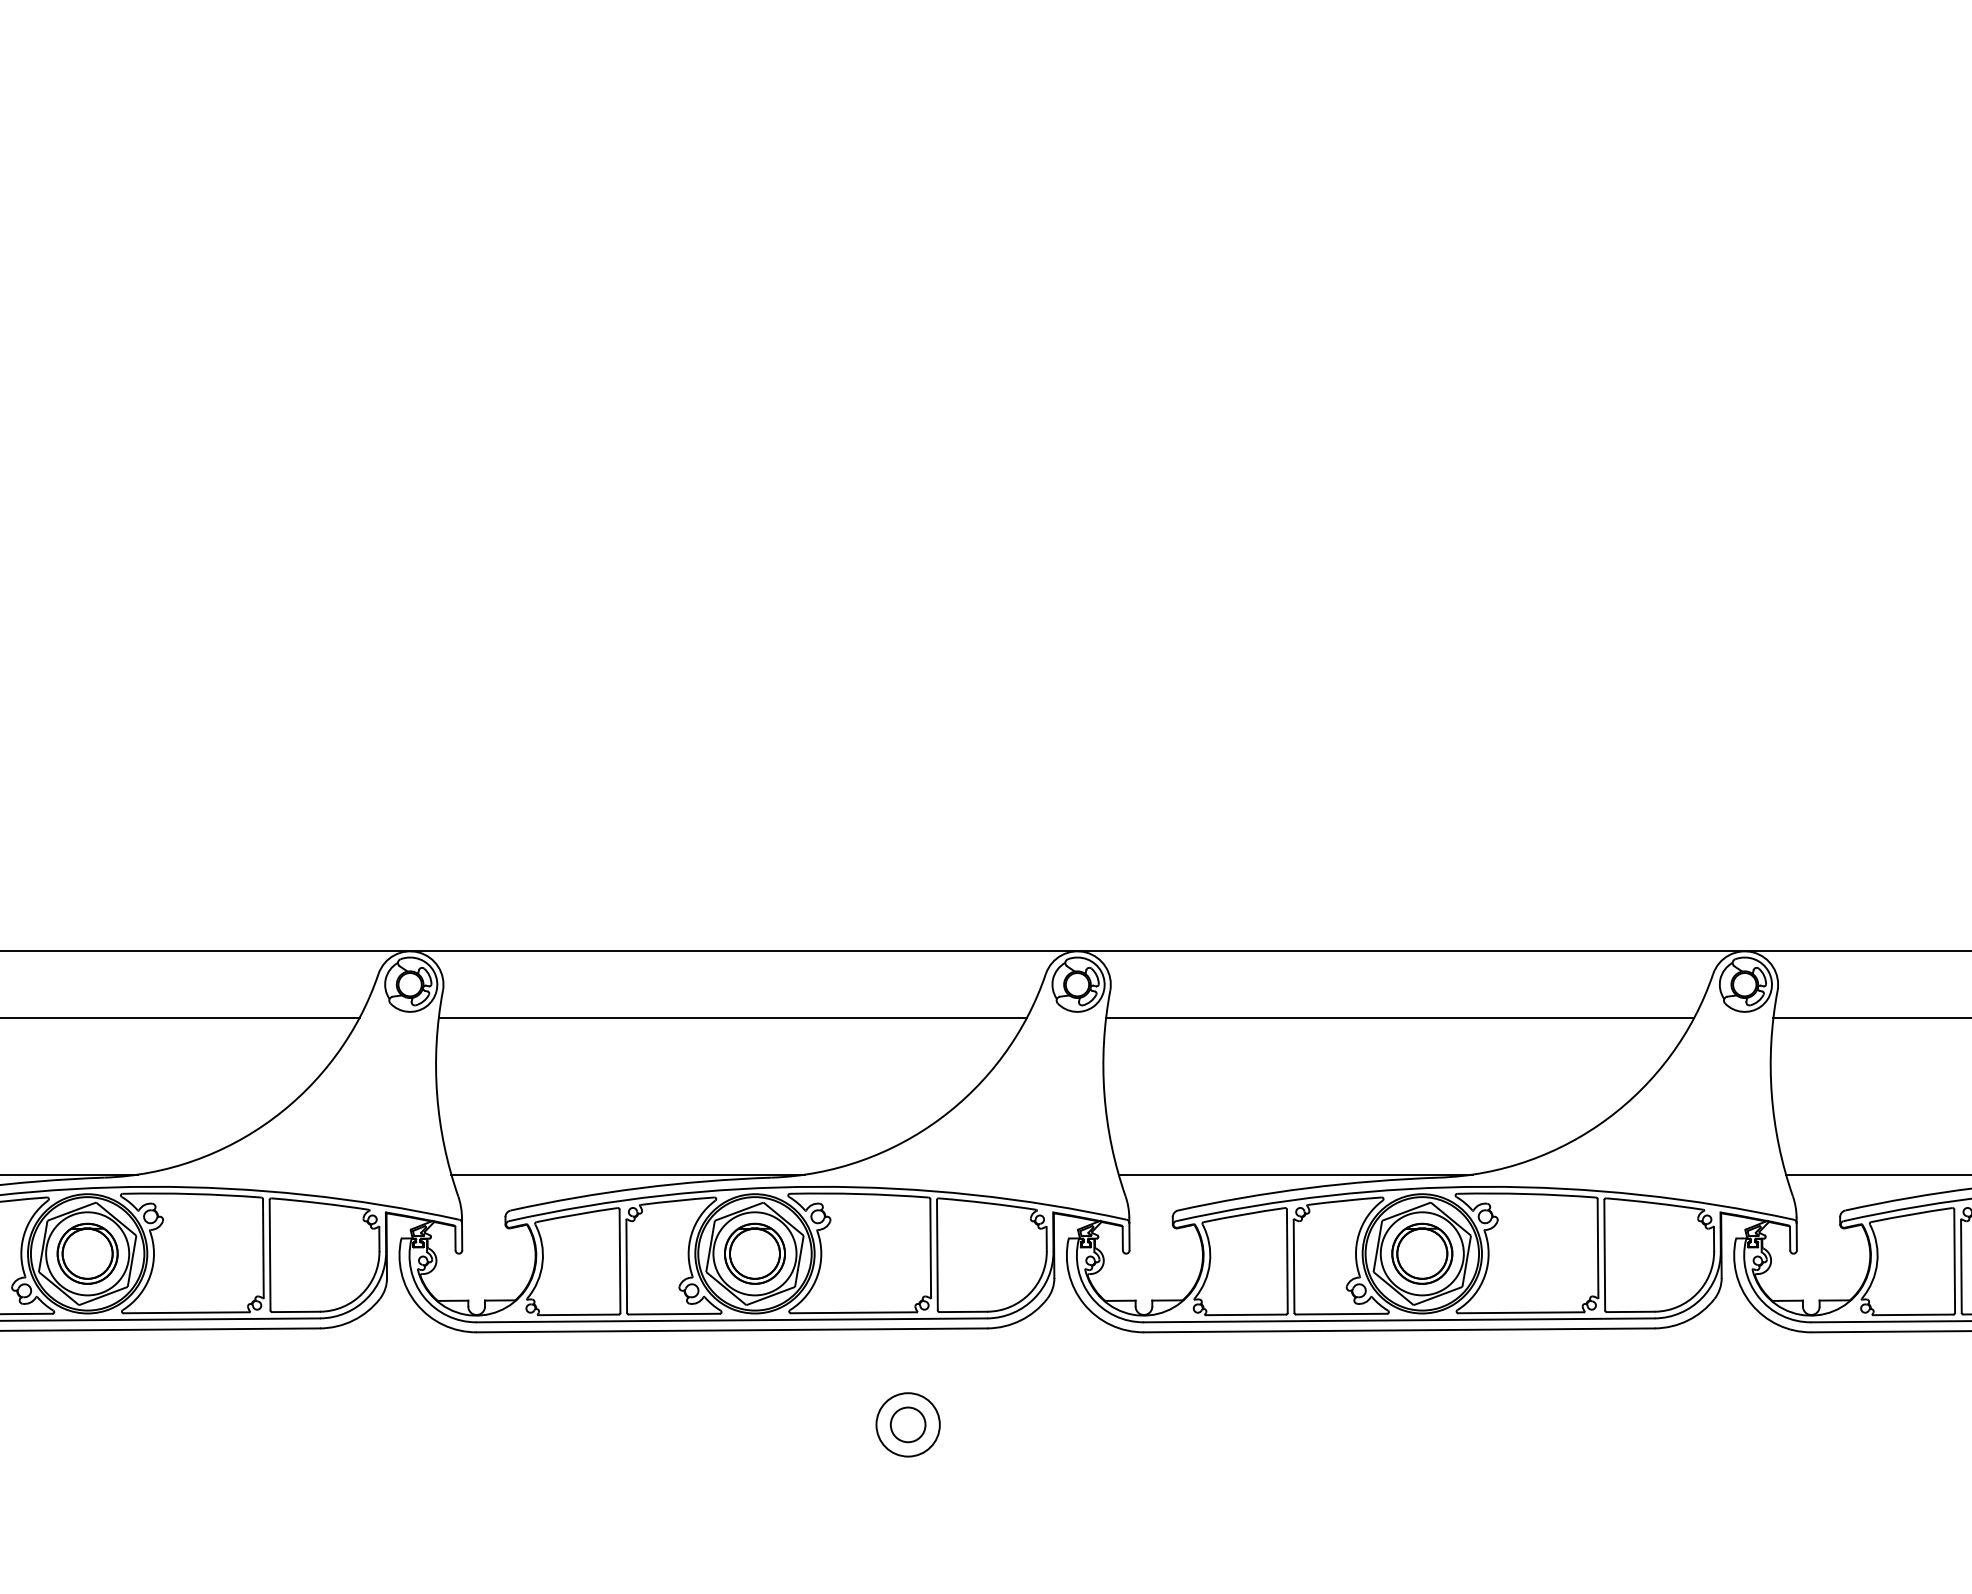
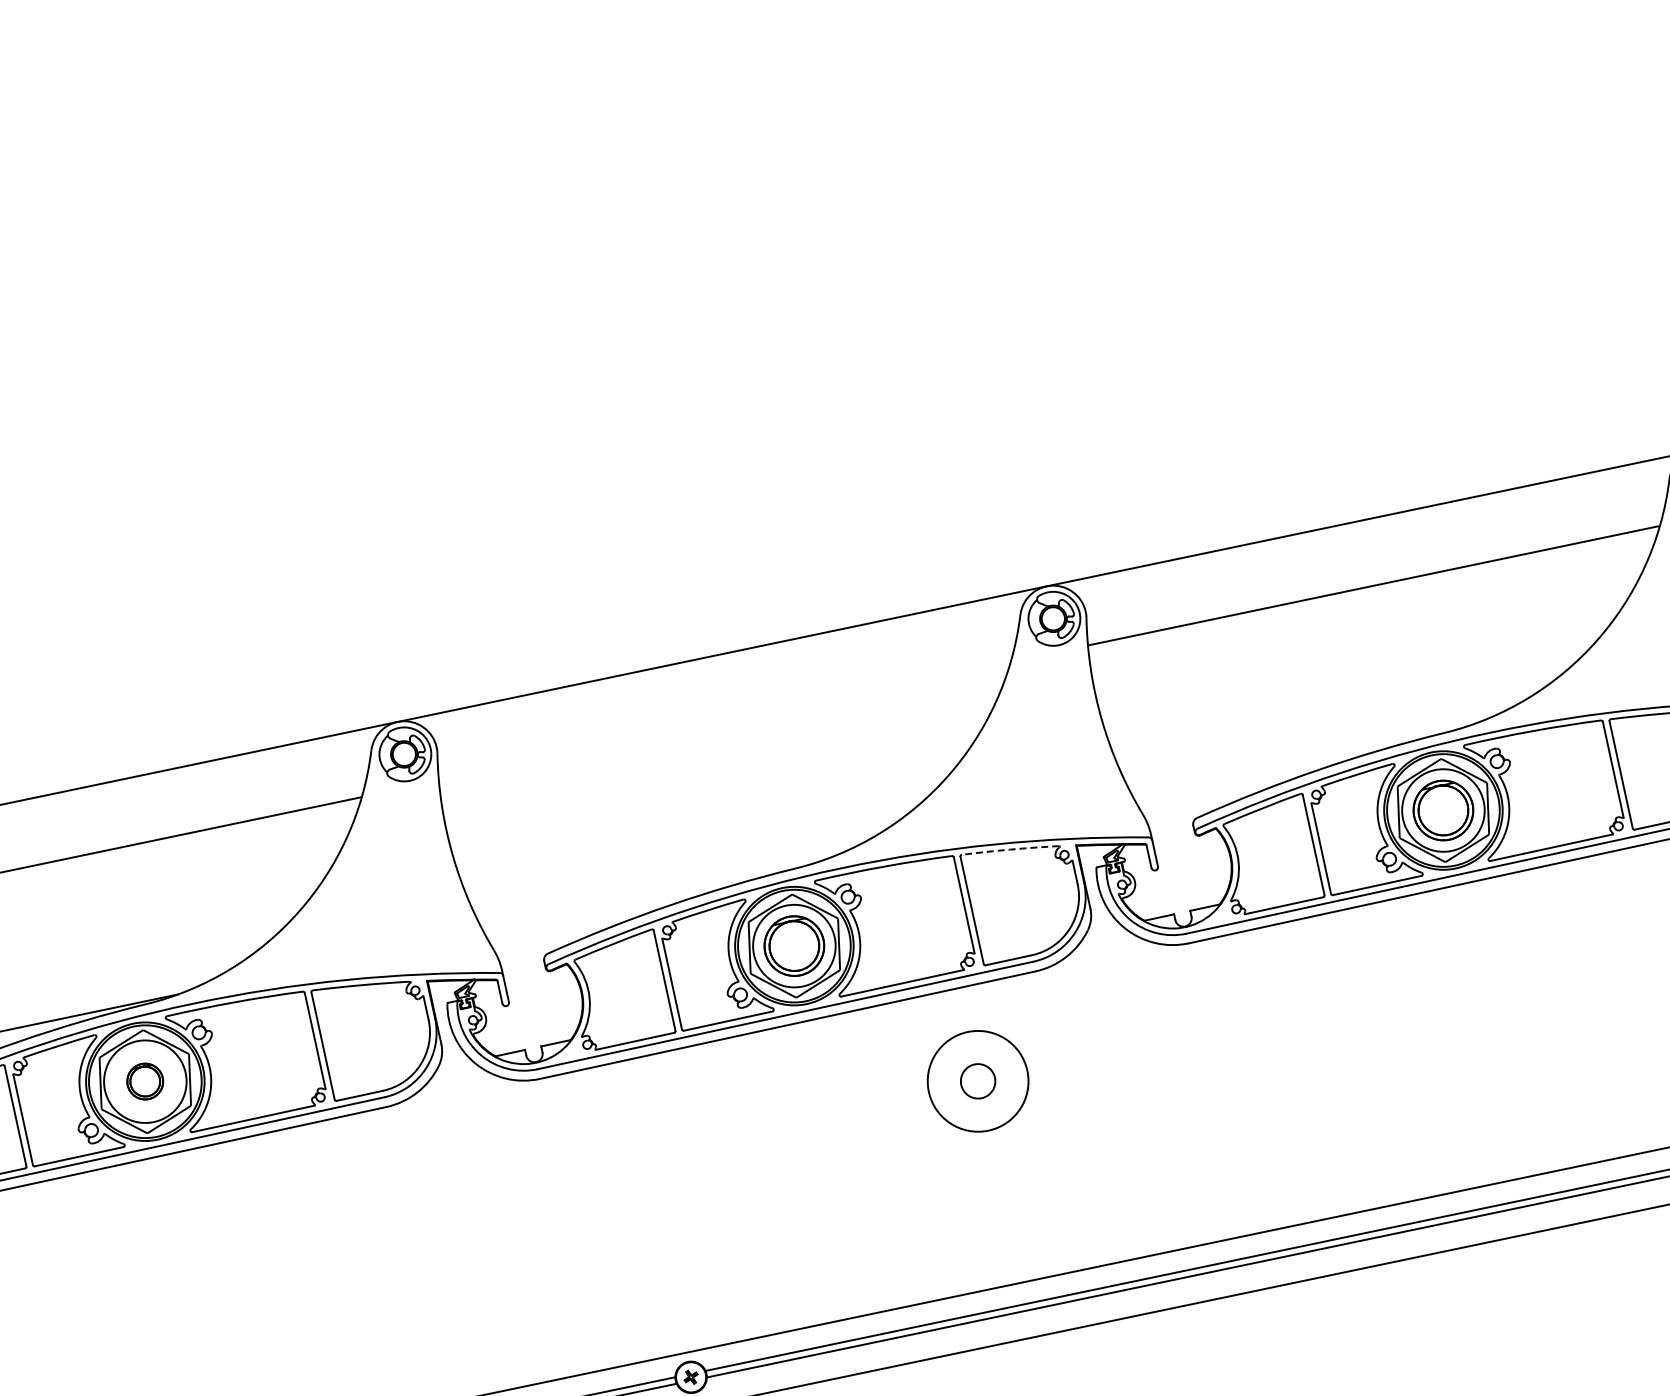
line: (732, 1018) -> (724, 721), removed
line: (628, 1174) -> (655, 894), removed
line: (1295, 1174) -> (1303, 759), removed
arc: (987, 1203) -> (1010, 849), solid -> dashed
part: (87, 1253) -> (145, 1081), size x0.6
circle: (907, 1424) -> (977, 1081), size x1.6

